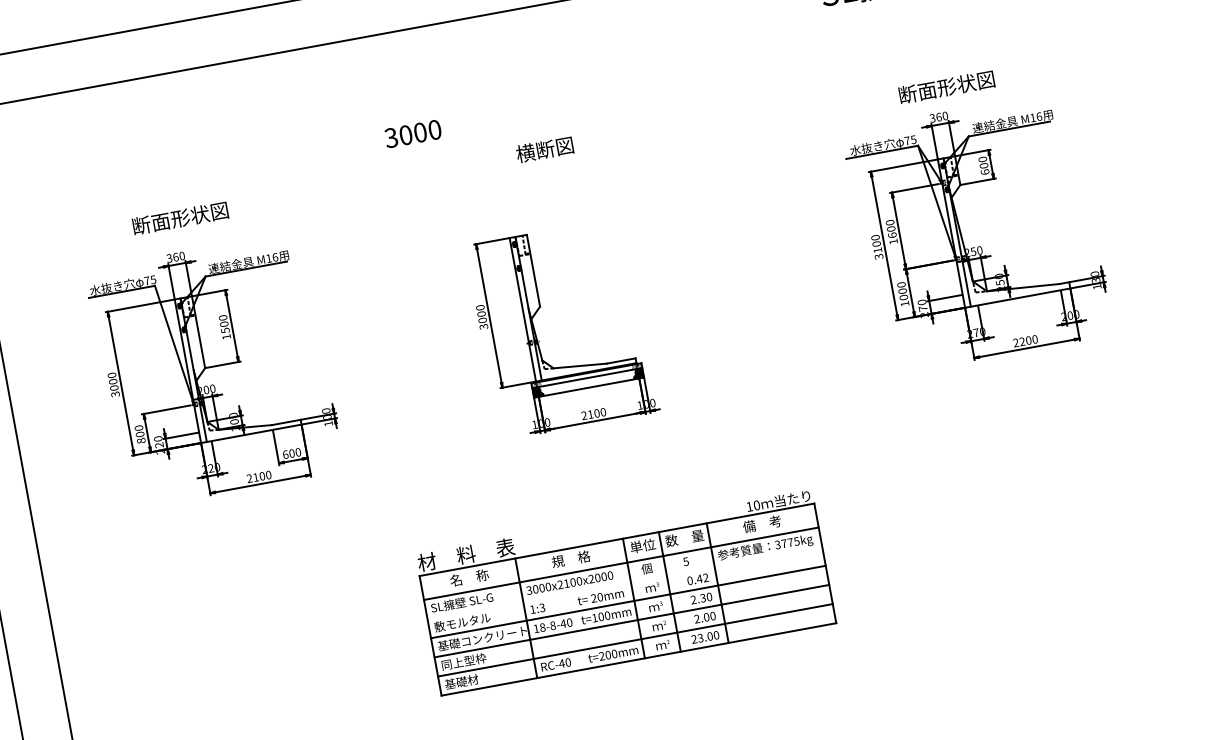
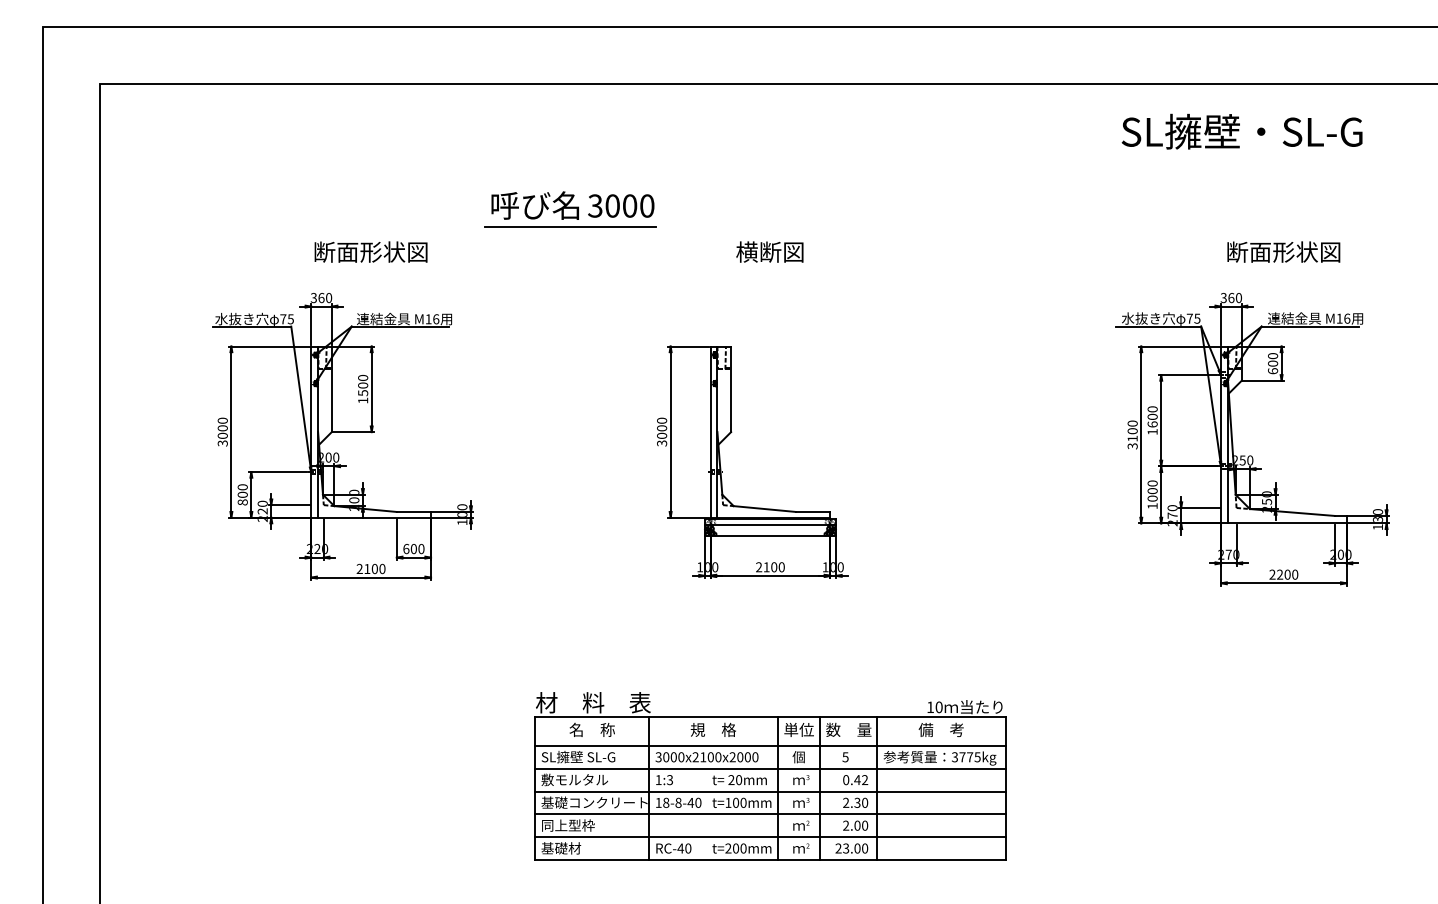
text: (946, 86) -> (1283, 251), moved
part: (371, 144) -> (570, 209), added
text: (179, 217) -> (370, 251), moved
line: (624, 582) -> (770, 768), added

